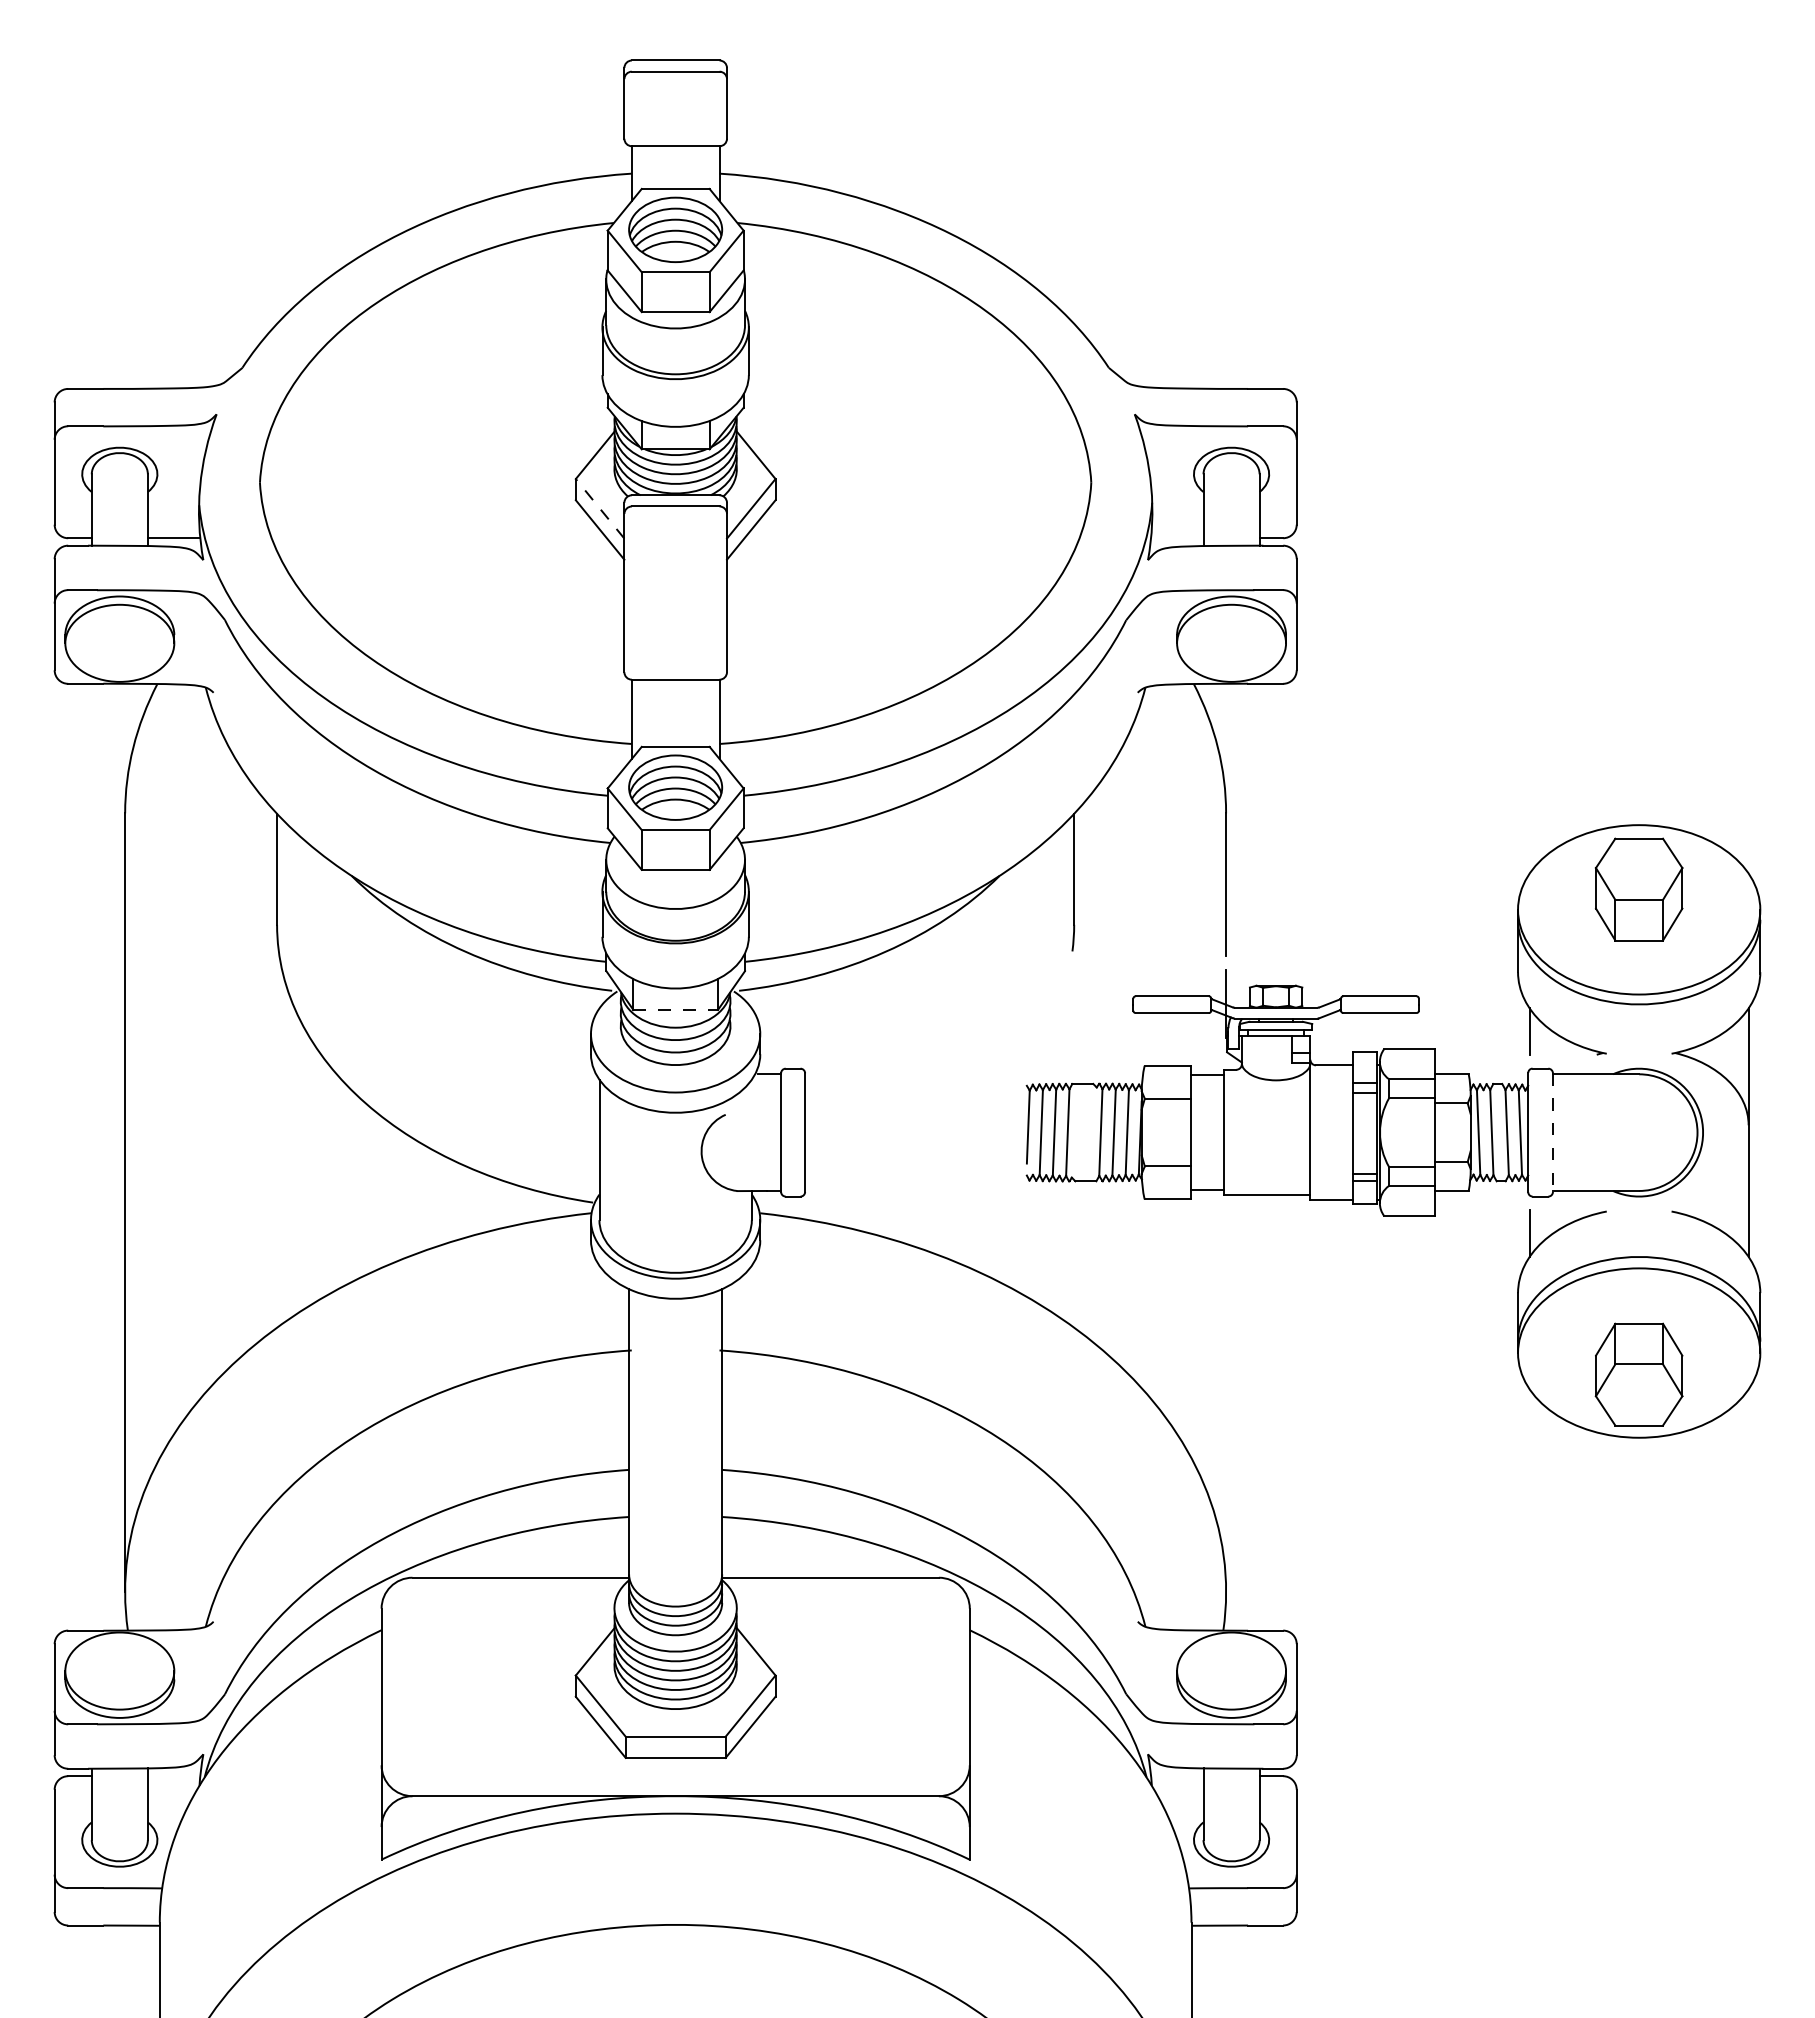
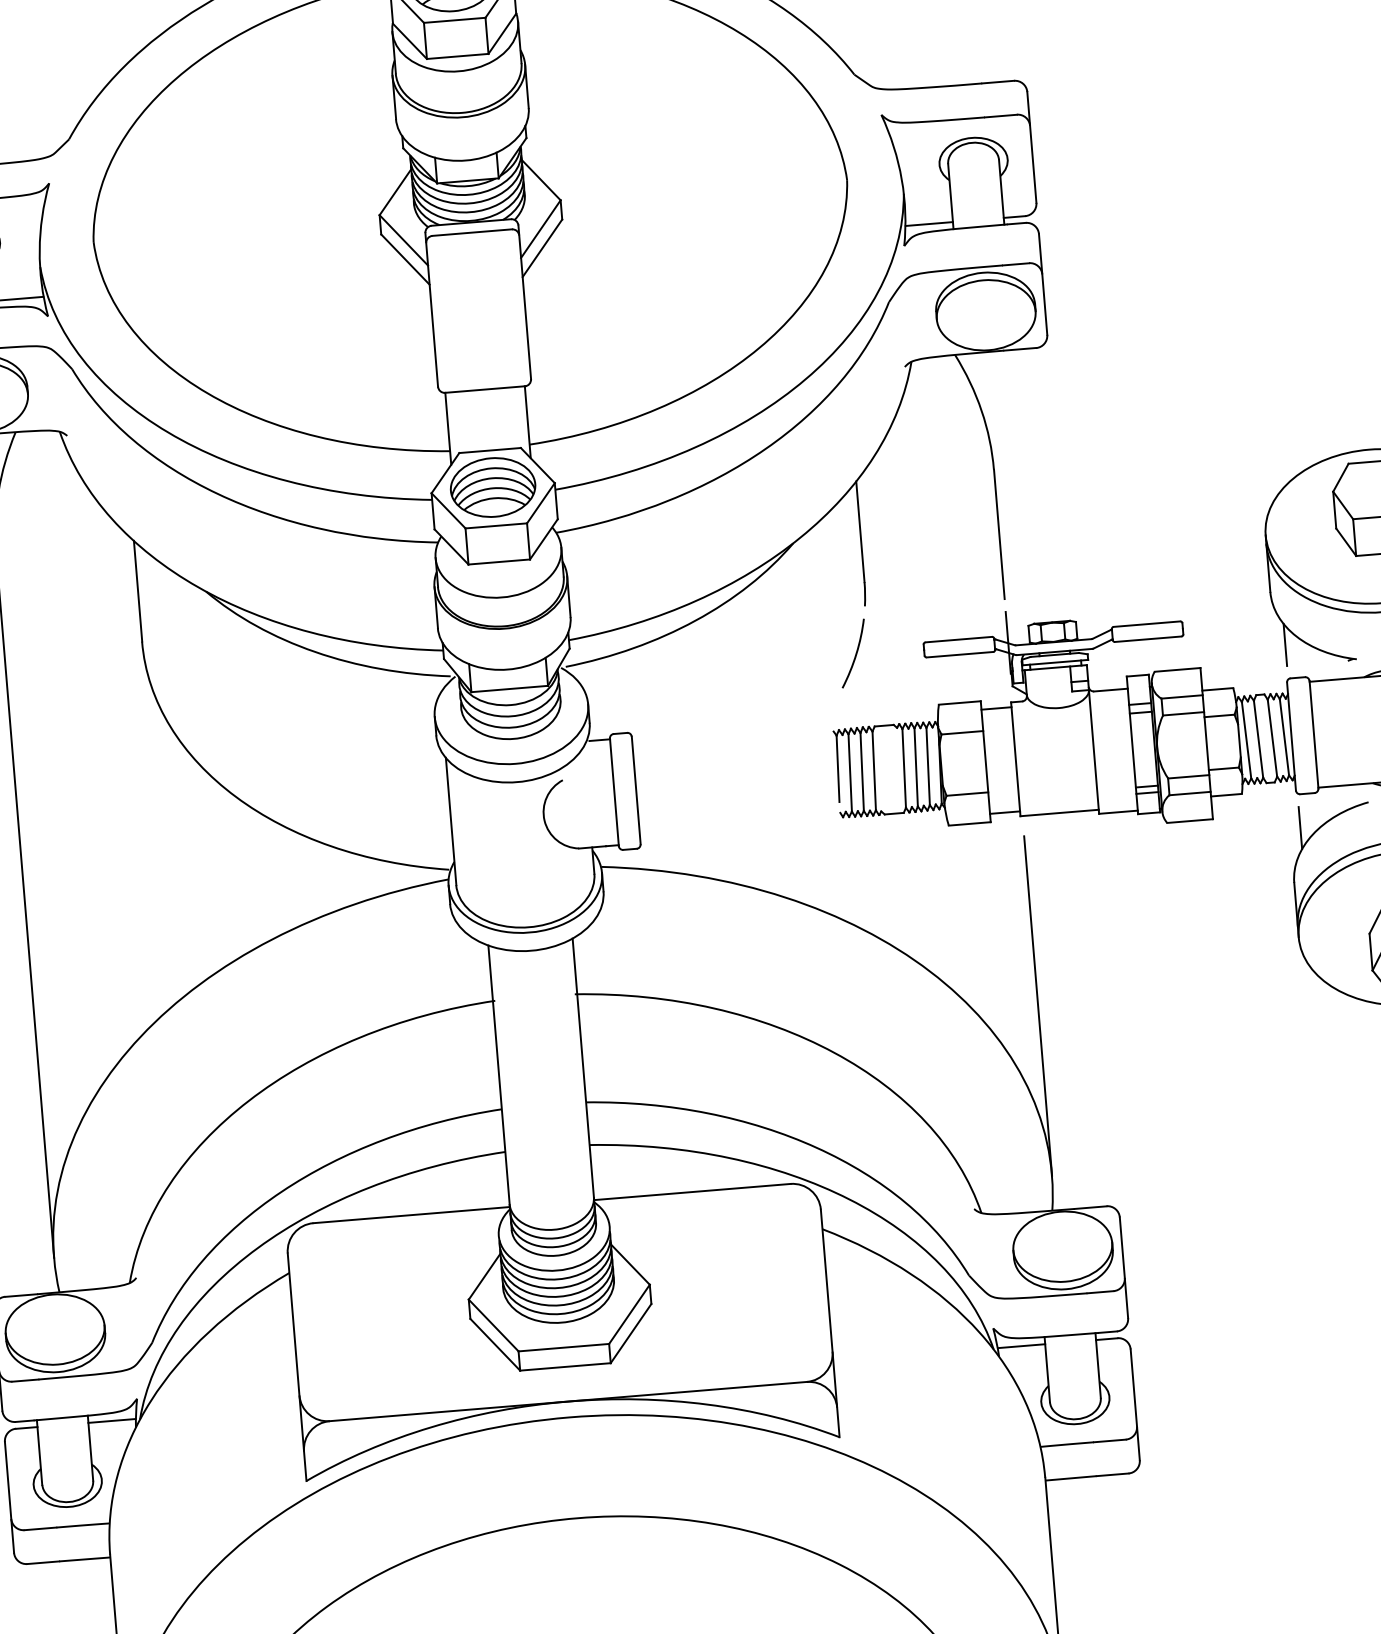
line: (599, 508) -> (403, 240), dashed -> solid
line: (1177, 538) -> (929, 224), added
curve: (1057, 1003) -> (855, 654), added
line: (676, 1010) -> (510, 689), dashed -> solid
line: (1553, 1133) -> (1314, 735), dashed -> solid
line: (1226, 1404) -> (1038, 1005), added
line: (173, 1776) -> (111, 1421), added
line: (1177, 1776) -> (1021, 1346), added

